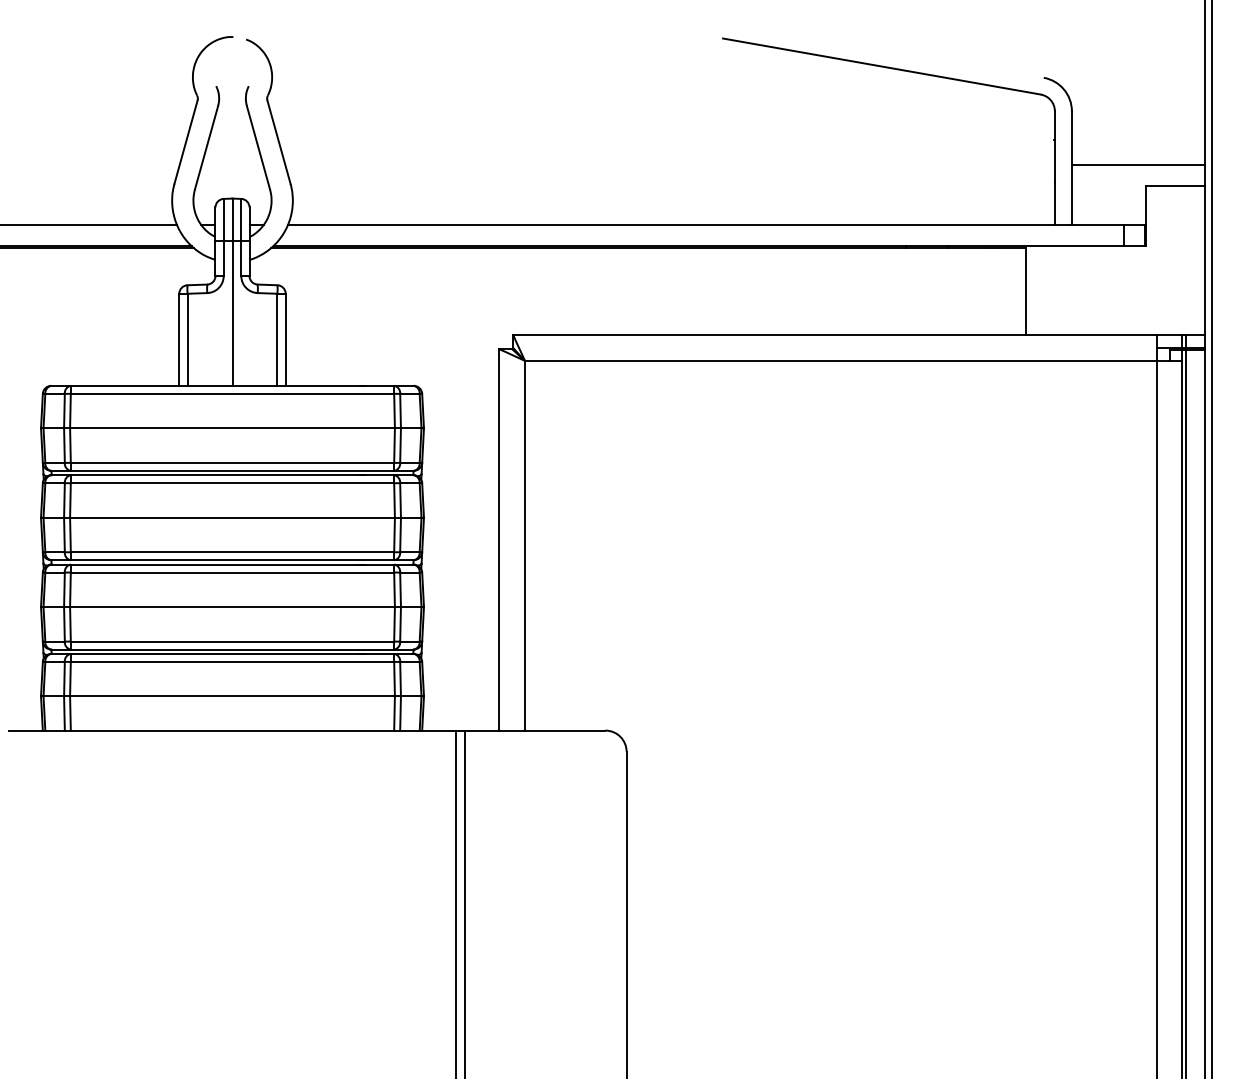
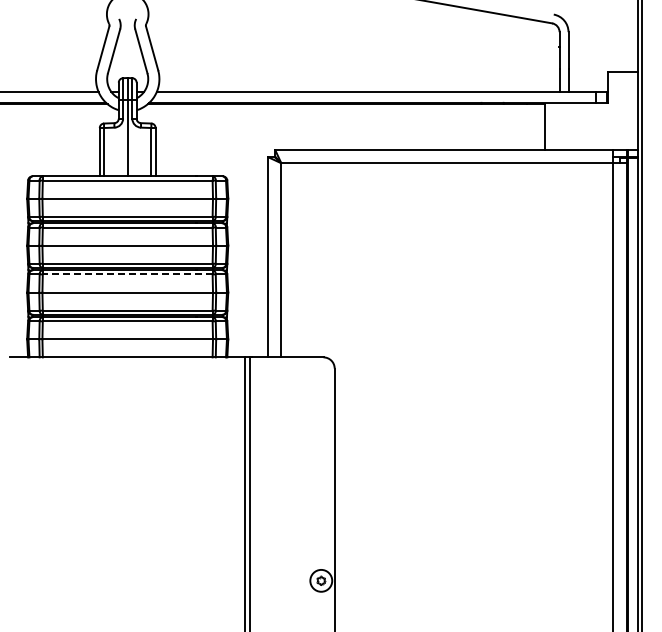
line: (1138, 165) -> (603, 60), removed
line: (232, 572) -> (127, 274), solid -> dashed

